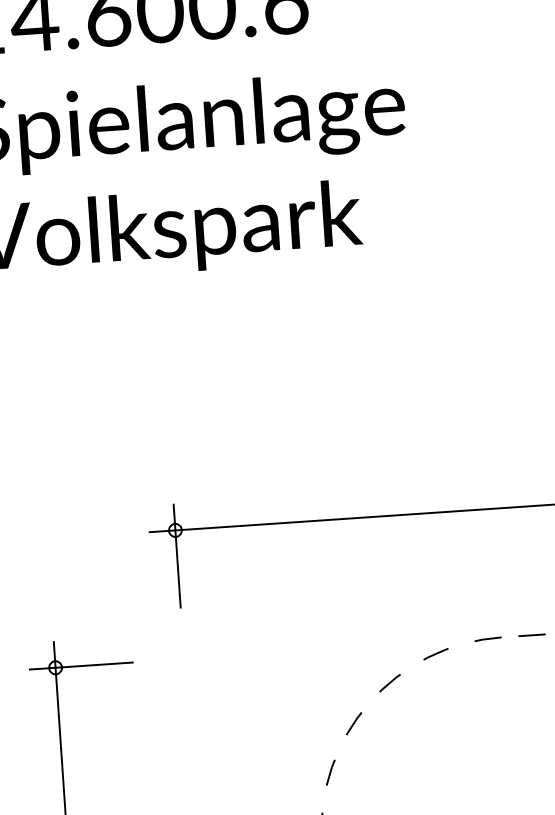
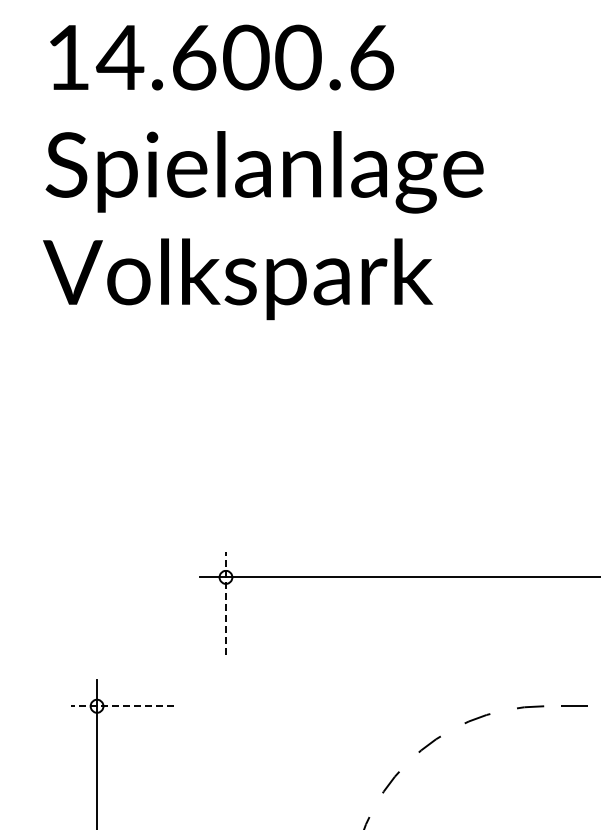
line: (176, 556) -> (225, 603), solid -> dashed
line: (80, 666) -> (122, 706), solid -> dashed

